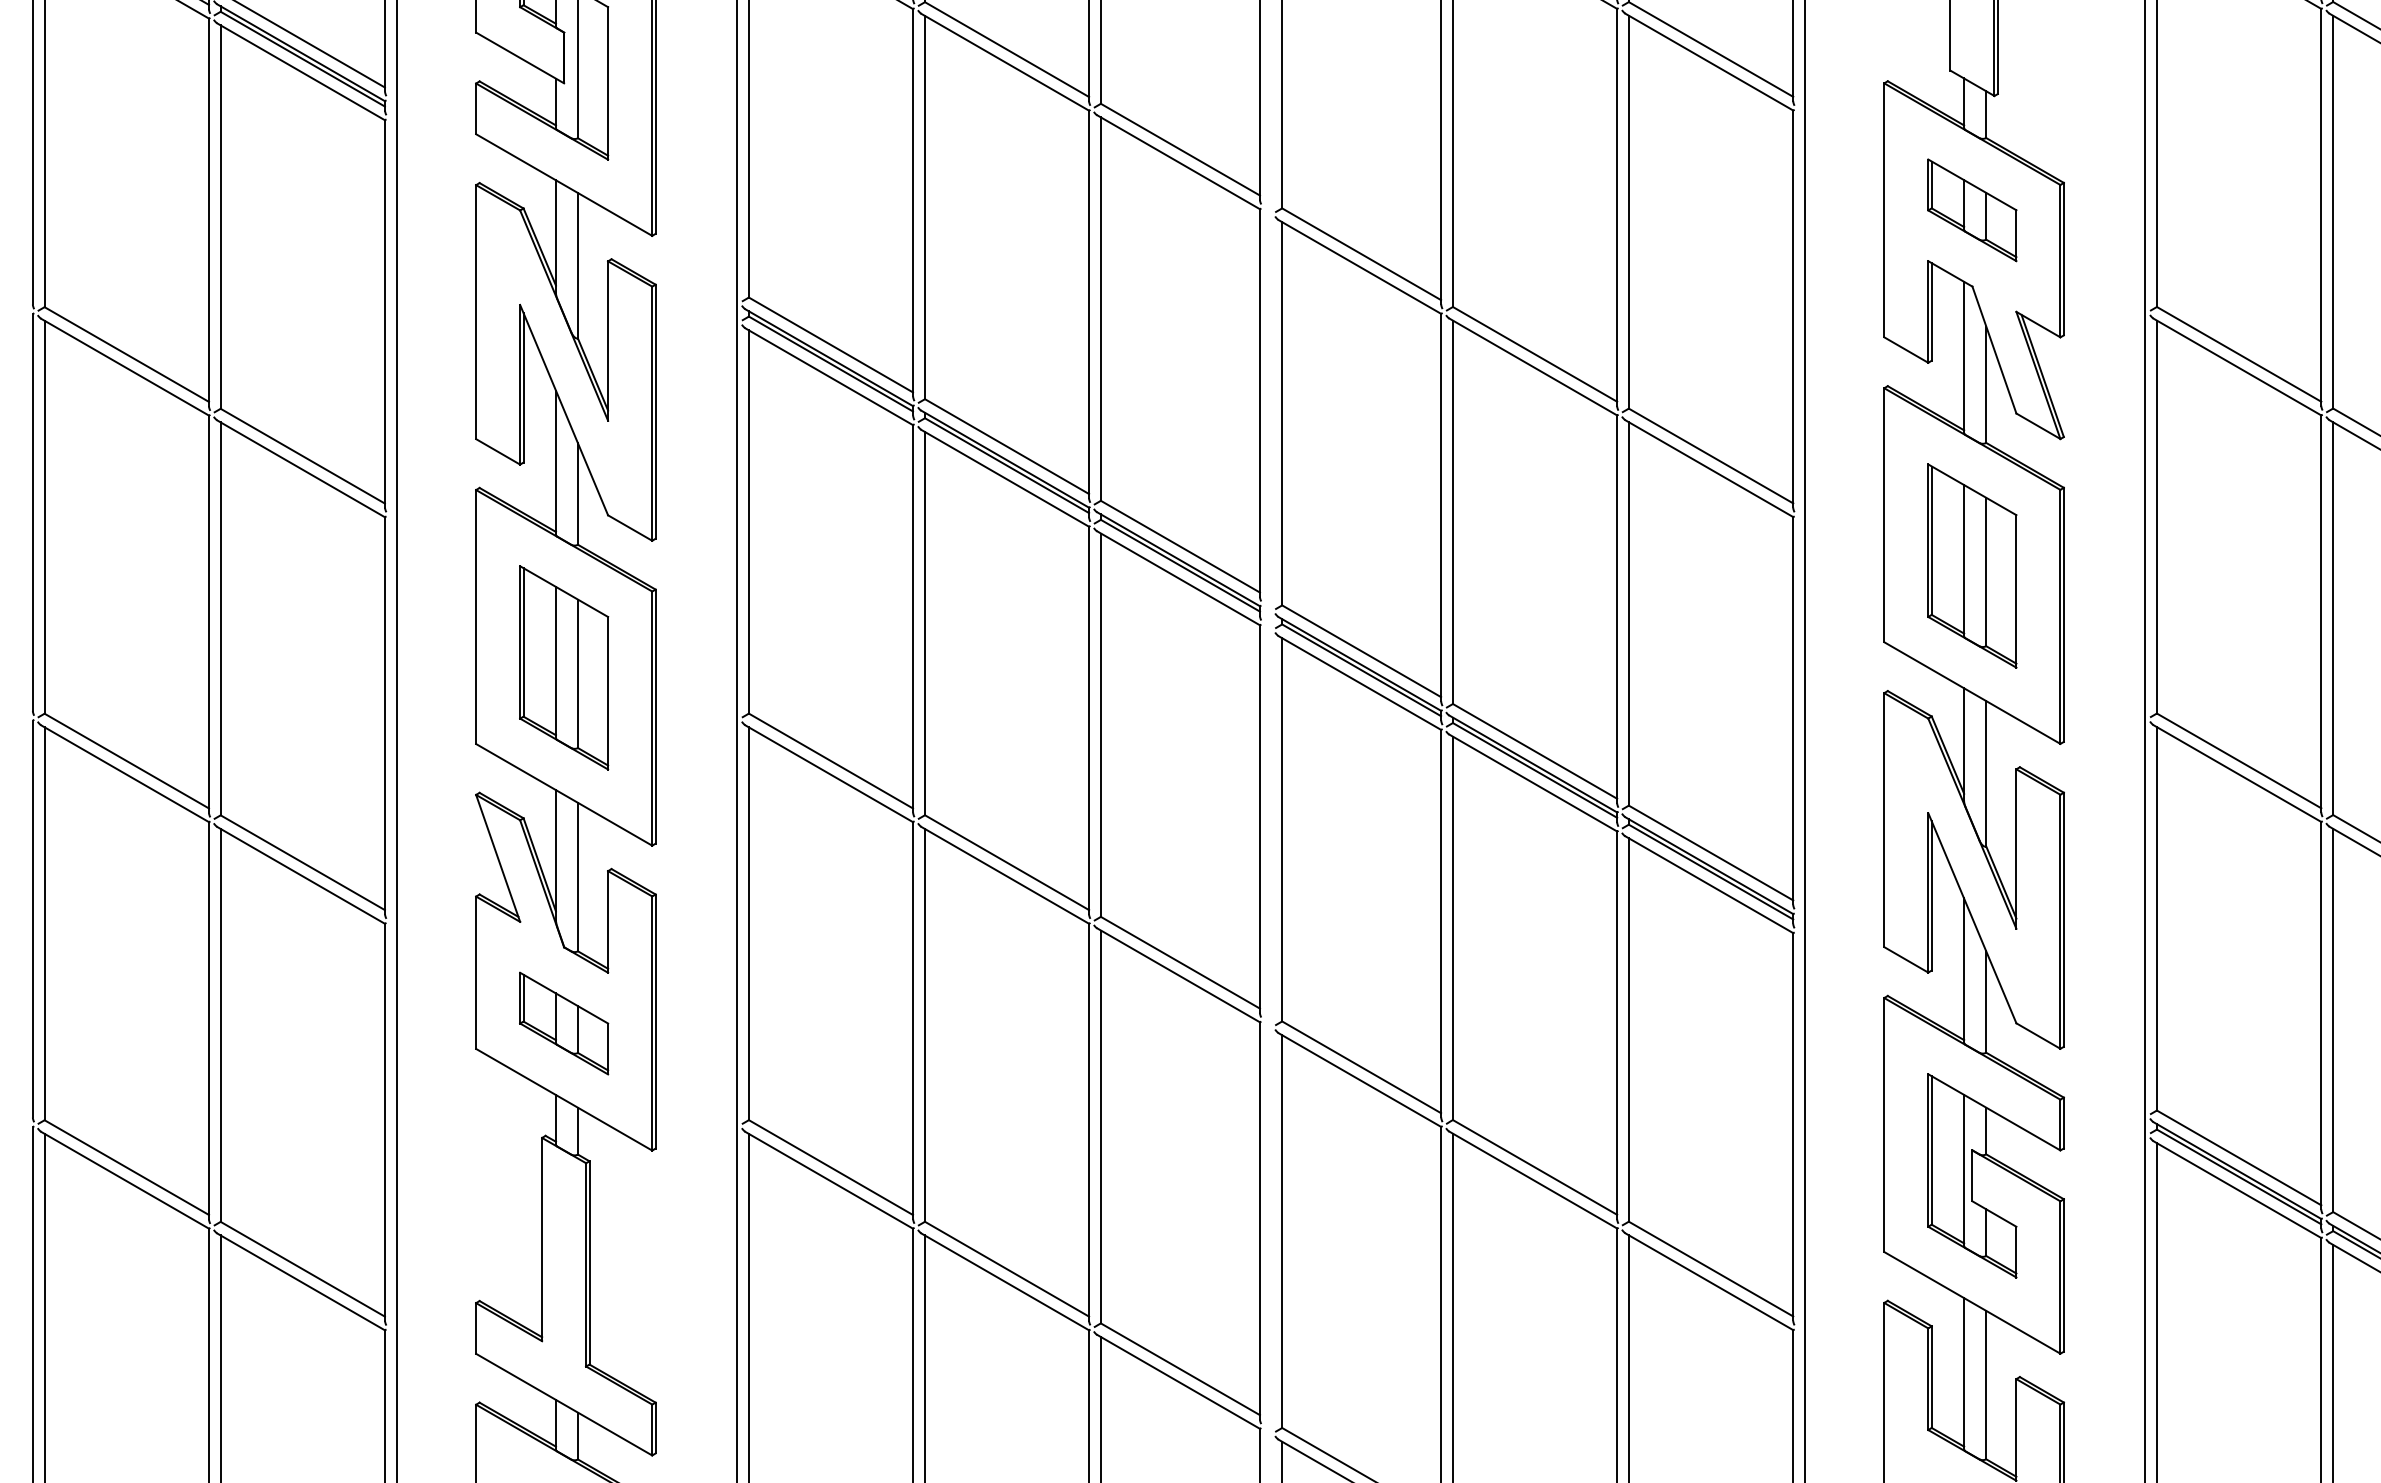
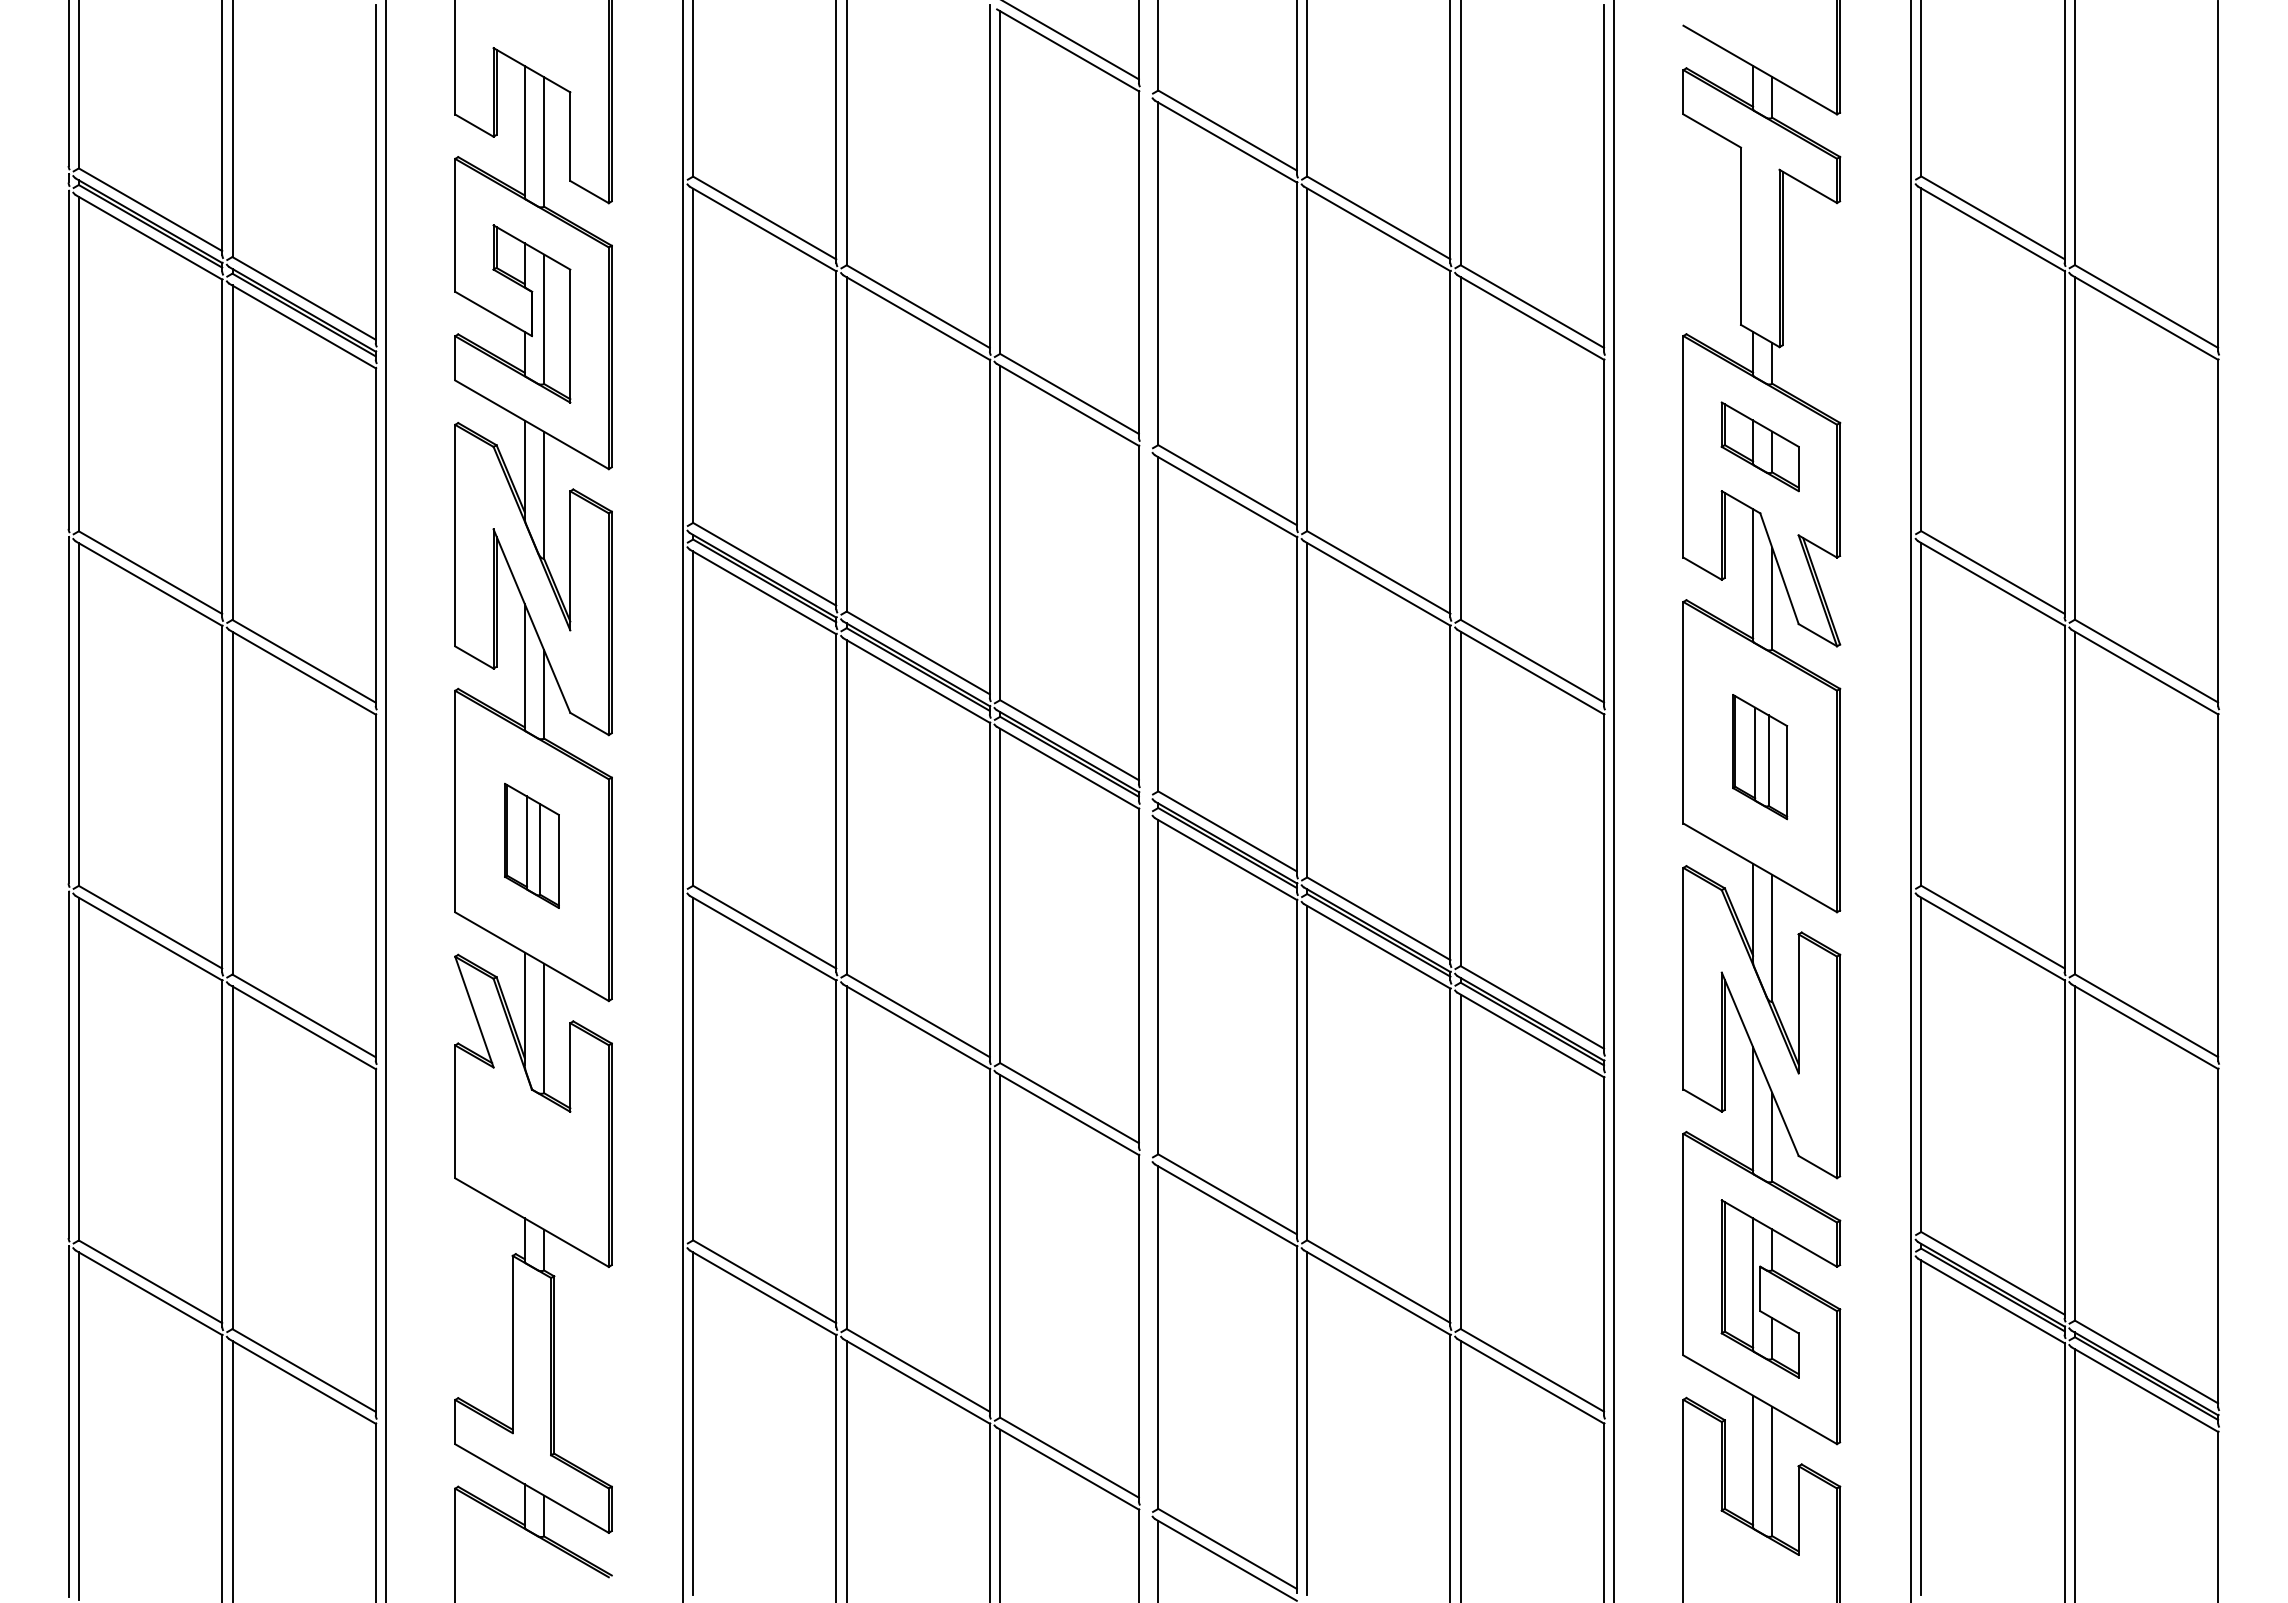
part: (1971, 565) -> (1759, 756), size x0.7
part: (563, 667) -> (531, 845), size x0.7
part: (563, 1022) -> (531, 1155), removed

